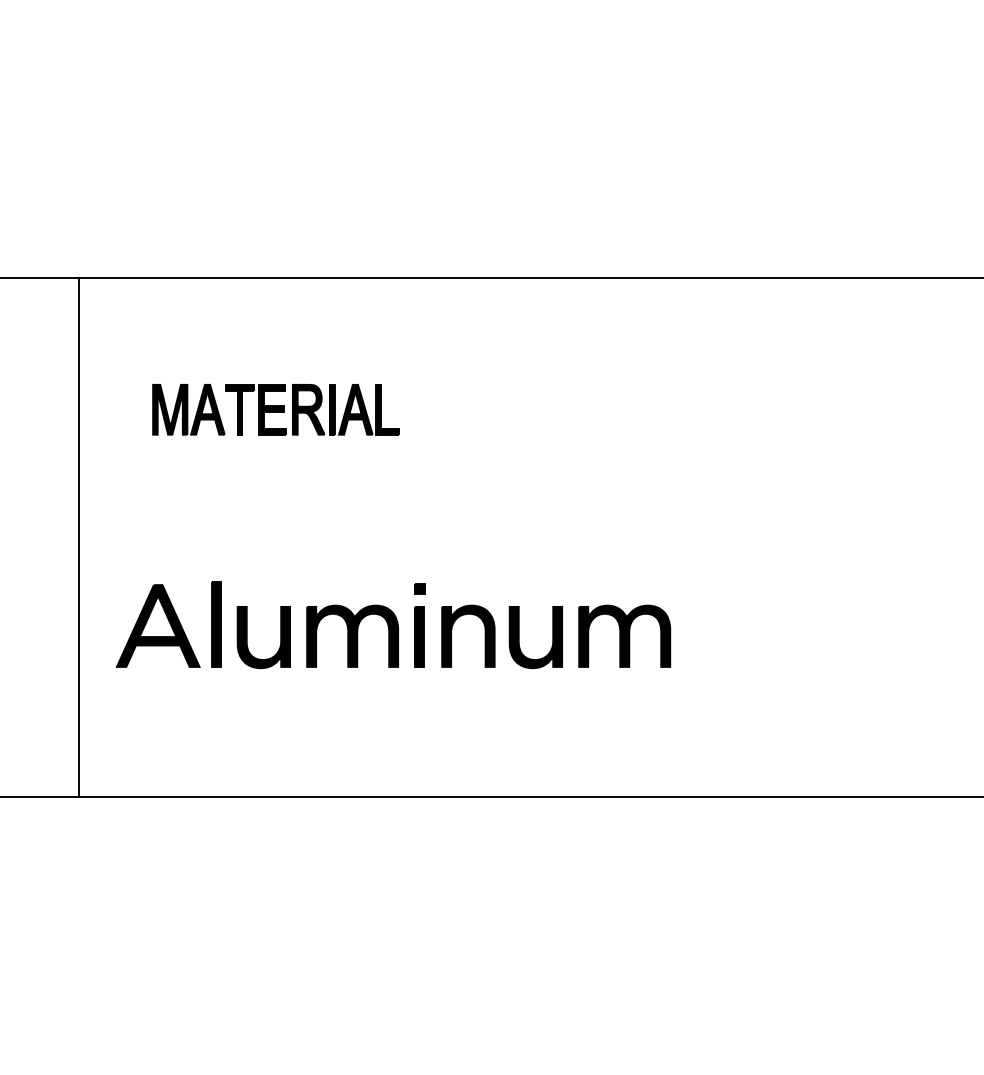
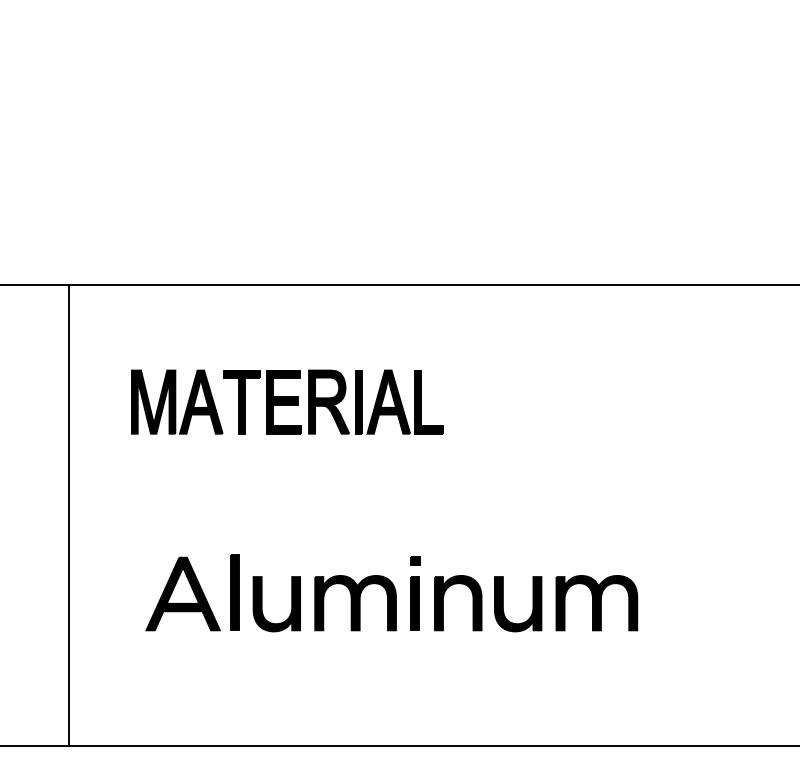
part: (275, 409) -> (287, 401), size x1.43
line: (79, 537) -> (68, 515), moved

